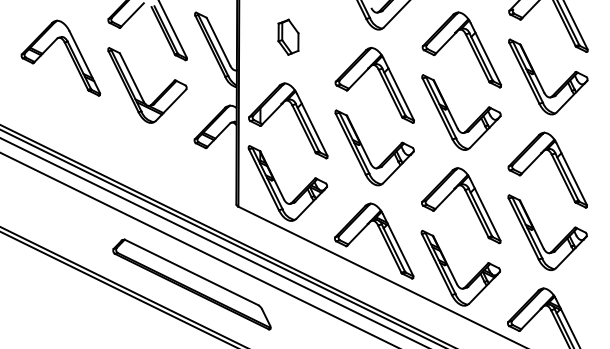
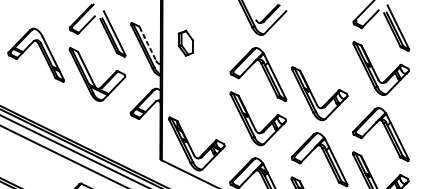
part: (288, 36) -> (185, 42), moved
line: (218, 42) -> (147, 44), solid -> dashed
part: (469, 44) -> (325, 45), removed
part: (296, 116) -> (202, 96), removed

